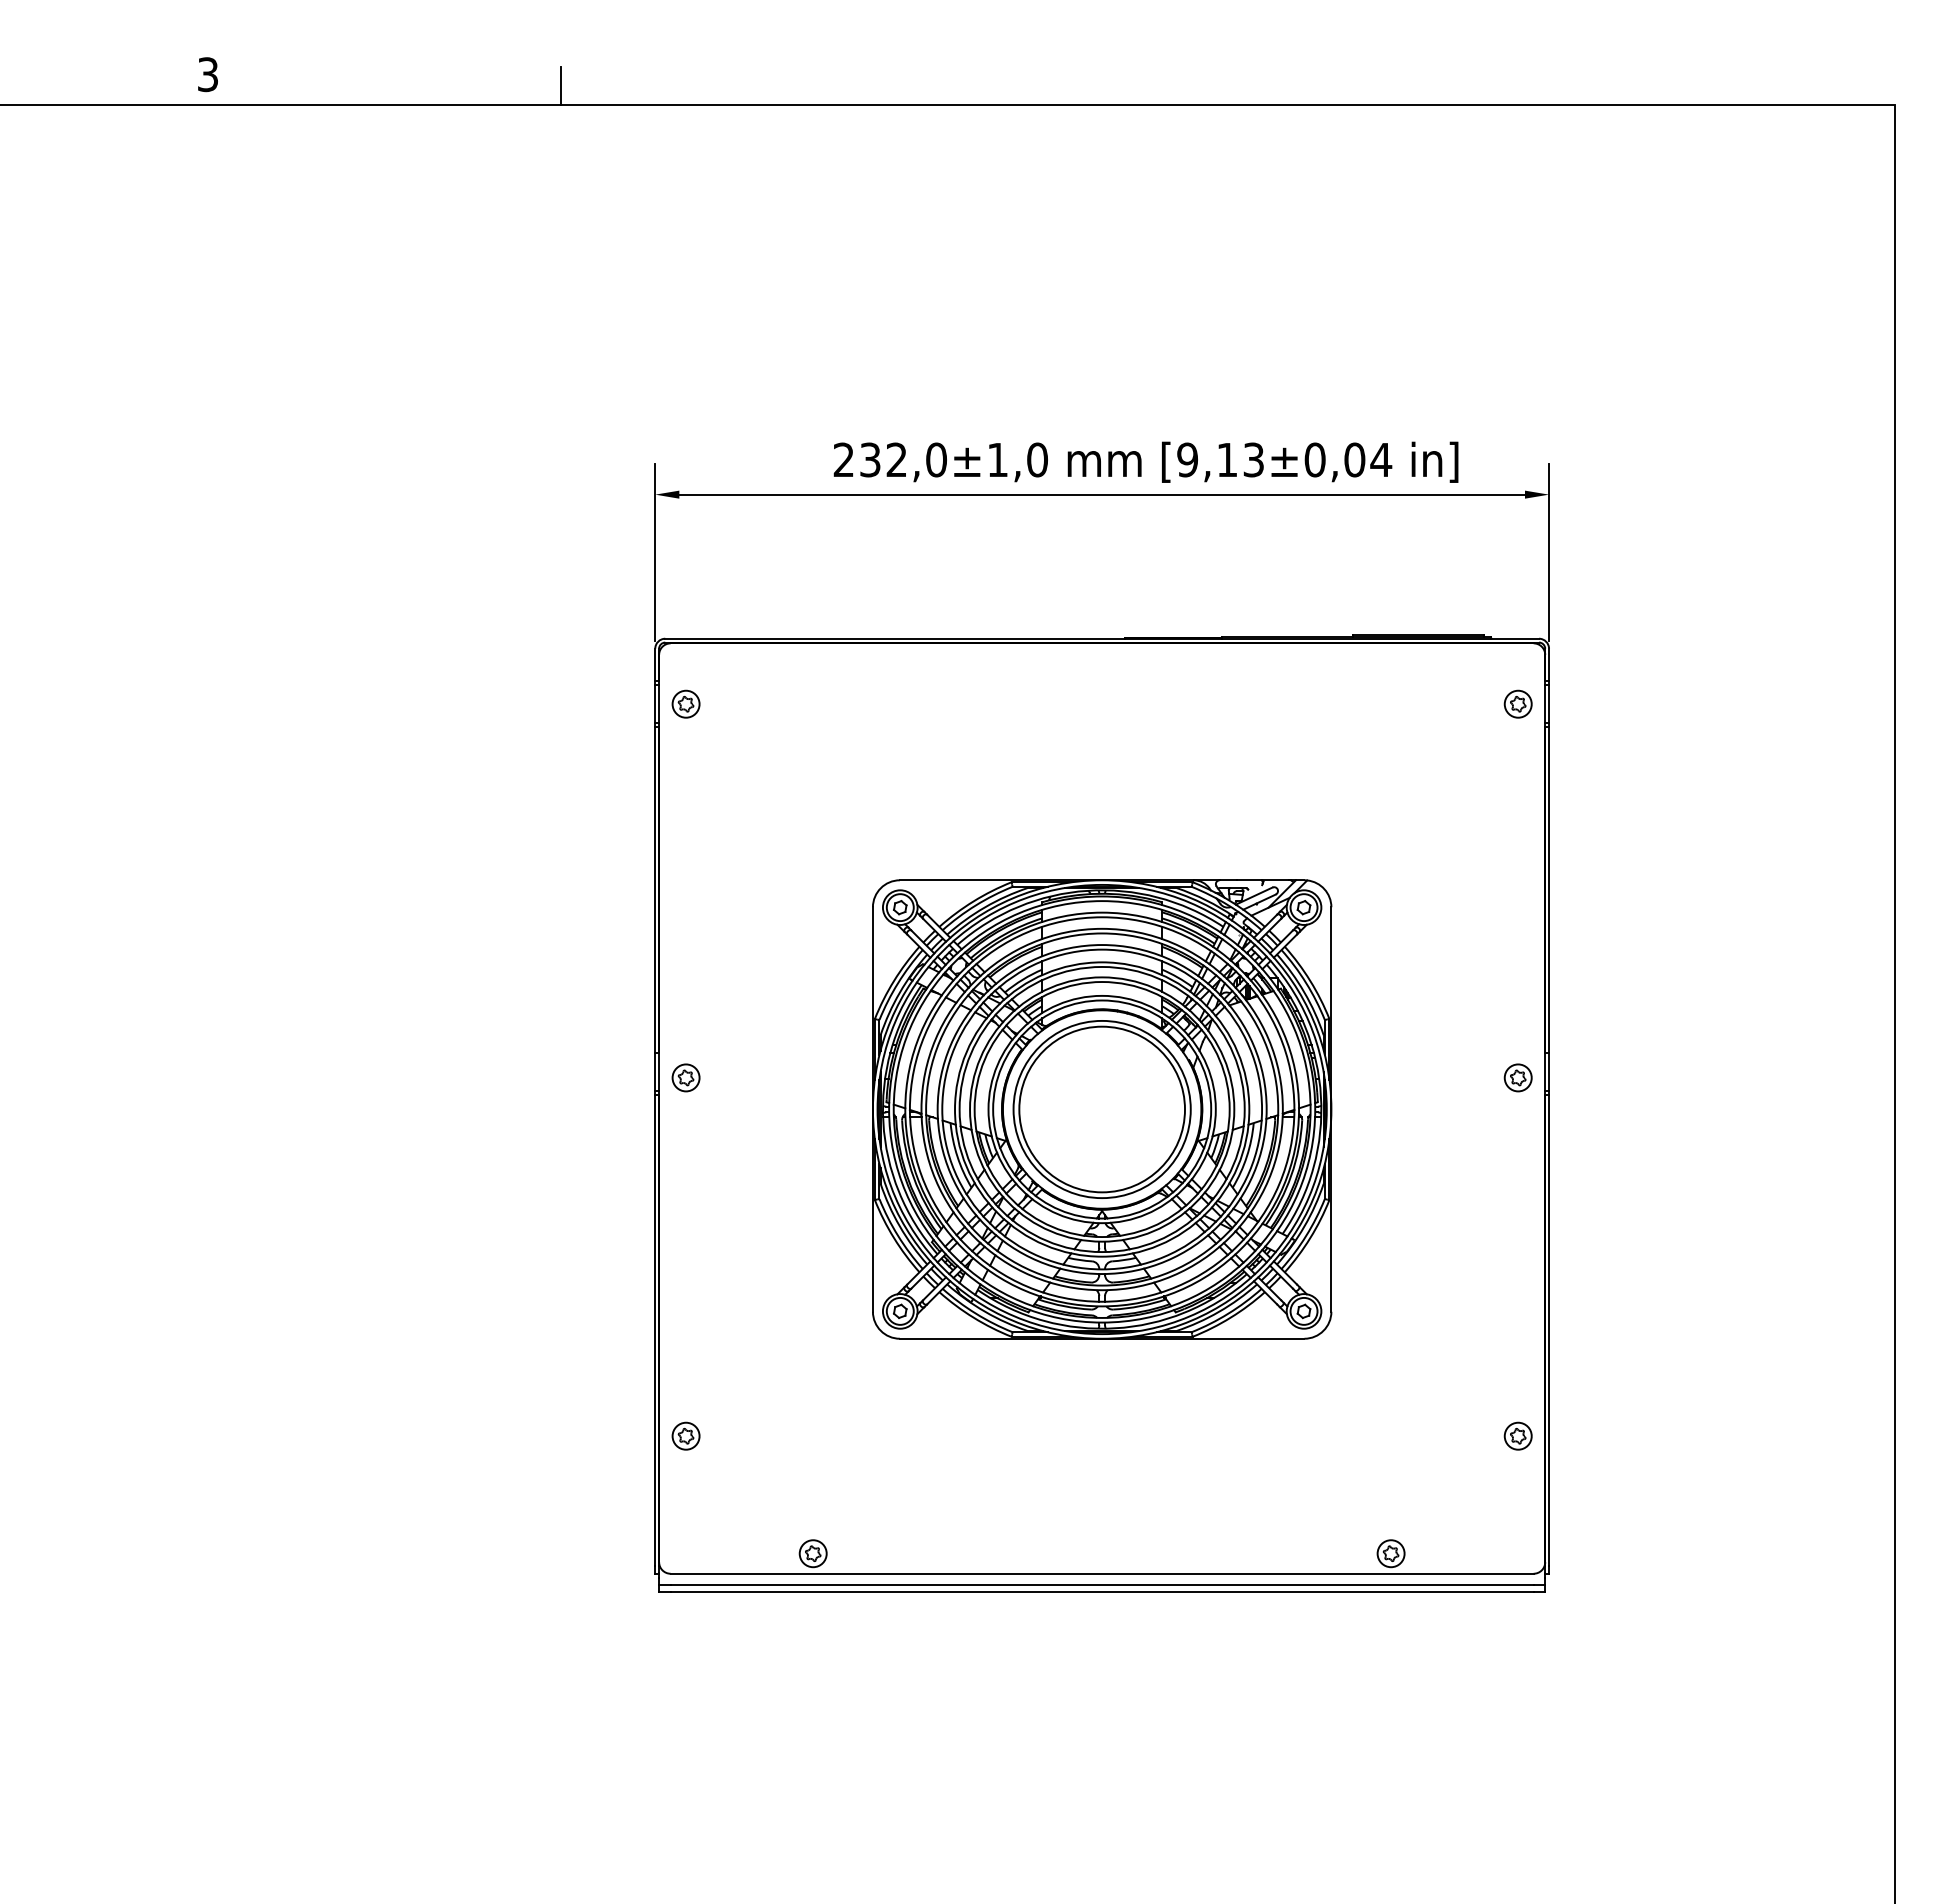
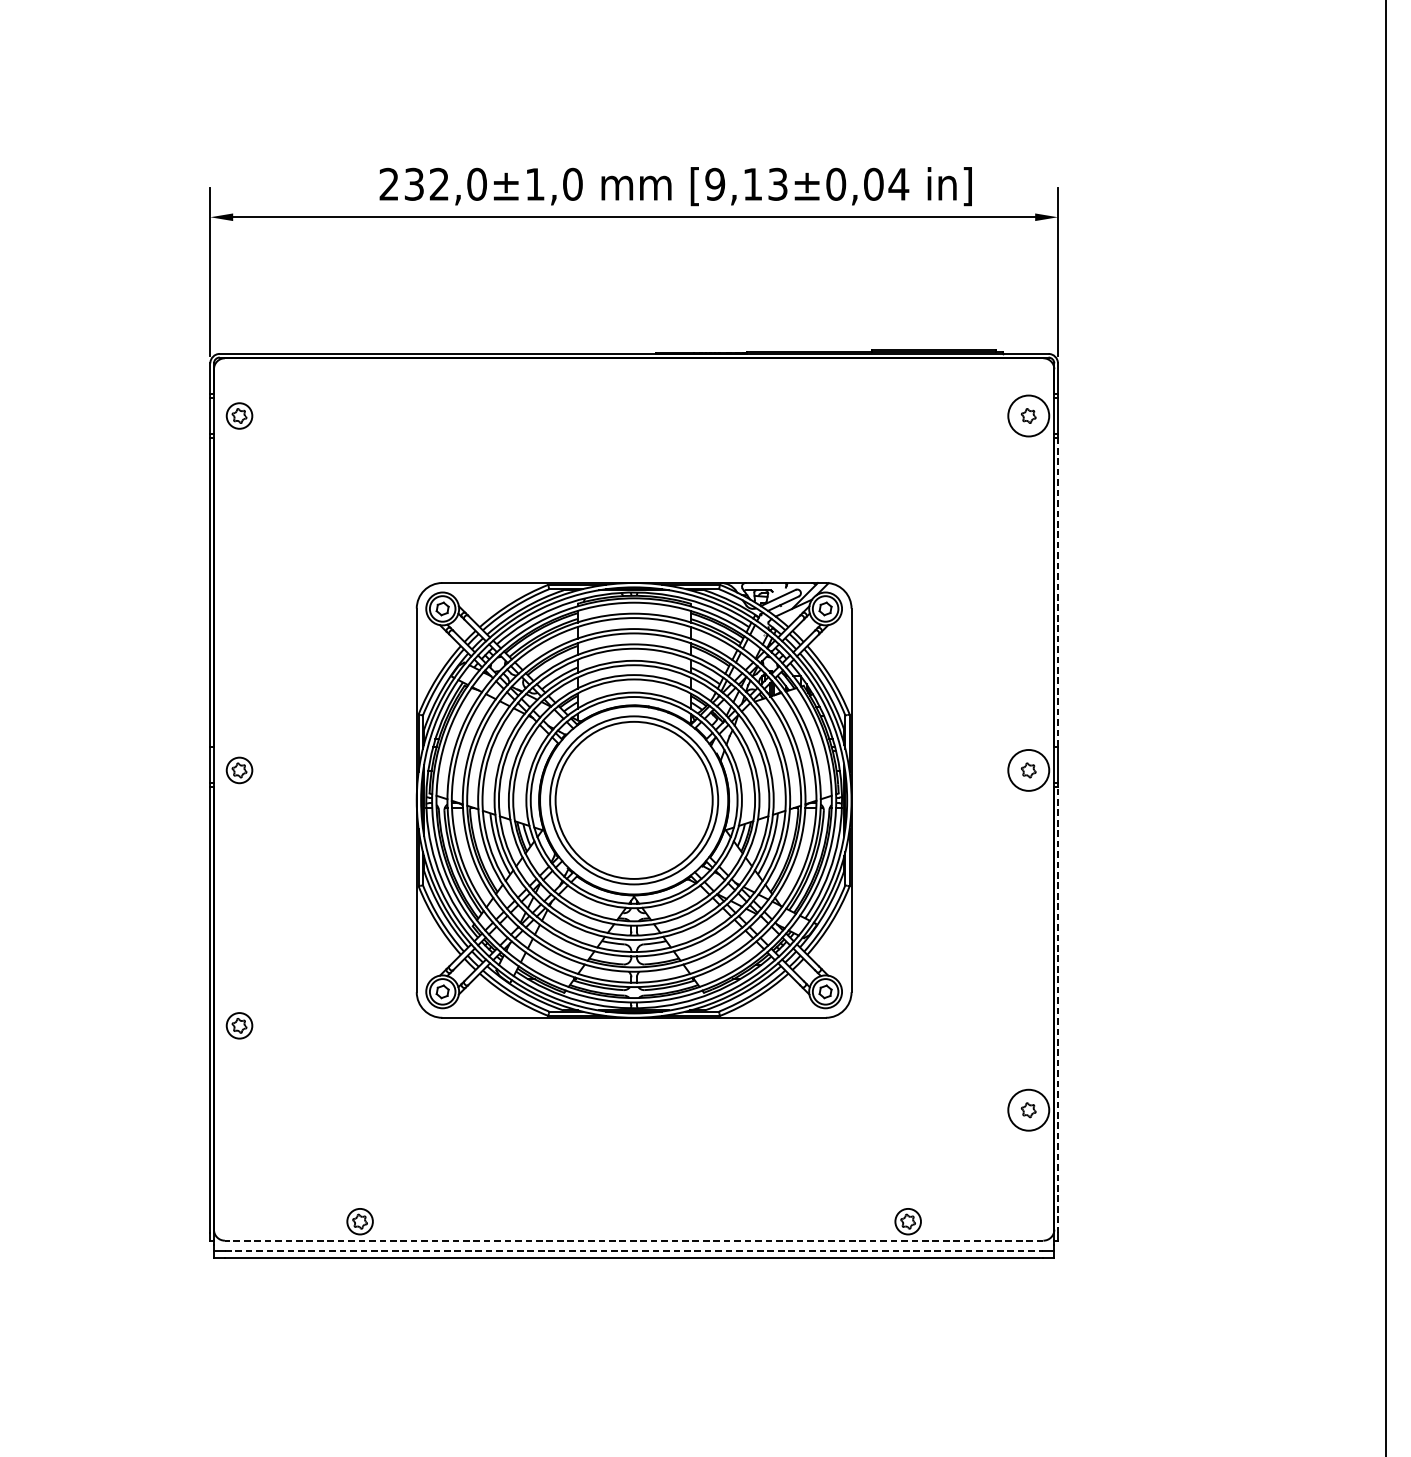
circle: (1517, 703) -> (1028, 415), size x1.6
line: (1549, 890) -> (1058, 592), solid -> dashed
circle: (1517, 1077) -> (1028, 770), size x1.6
line: (1549, 1330) -> (1058, 1009), solid -> dashed
part: (685, 1435) -> (238, 1025), moved
circle: (1517, 1435) -> (1028, 1109), size x1.6
line: (1101, 1573) -> (633, 1240), solid -> dashed
line: (1102, 1584) -> (634, 1250), solid -> dashed

